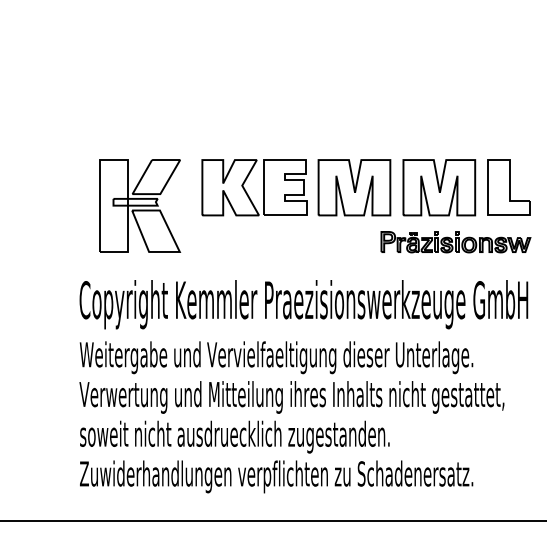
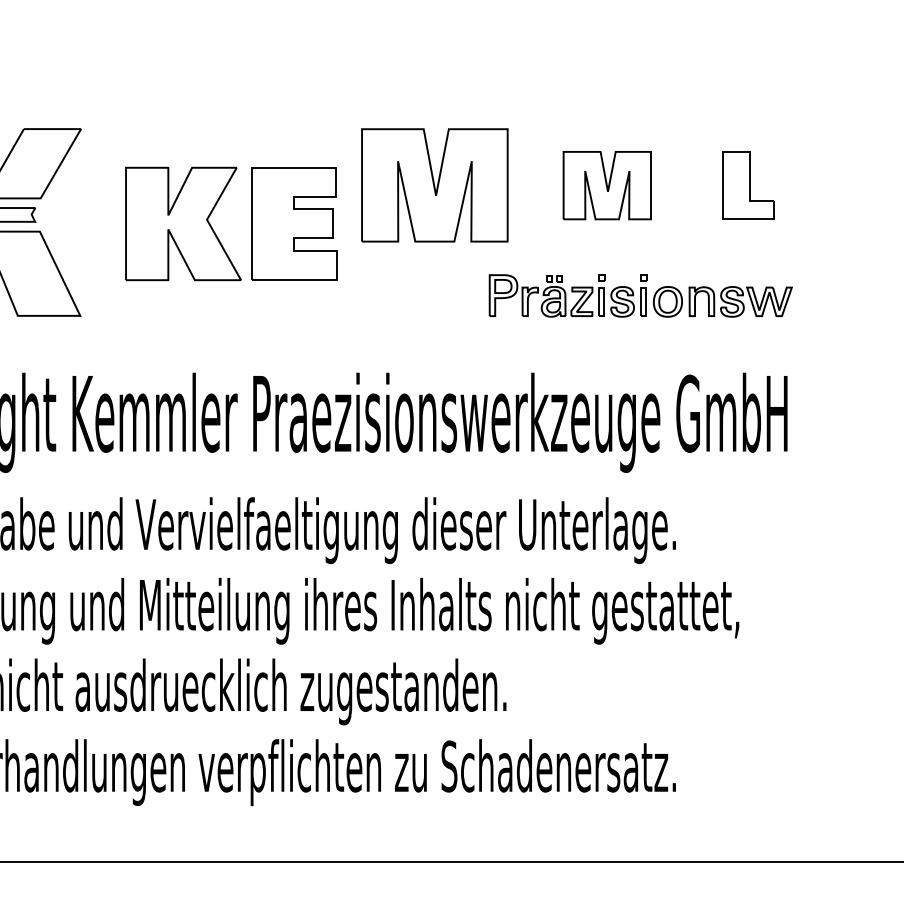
part: (439, 187) -> (607, 184), size x0.6
part: (508, 187) -> (747, 184), size x0.6
part: (246, 190) -> (215, 229), moved

